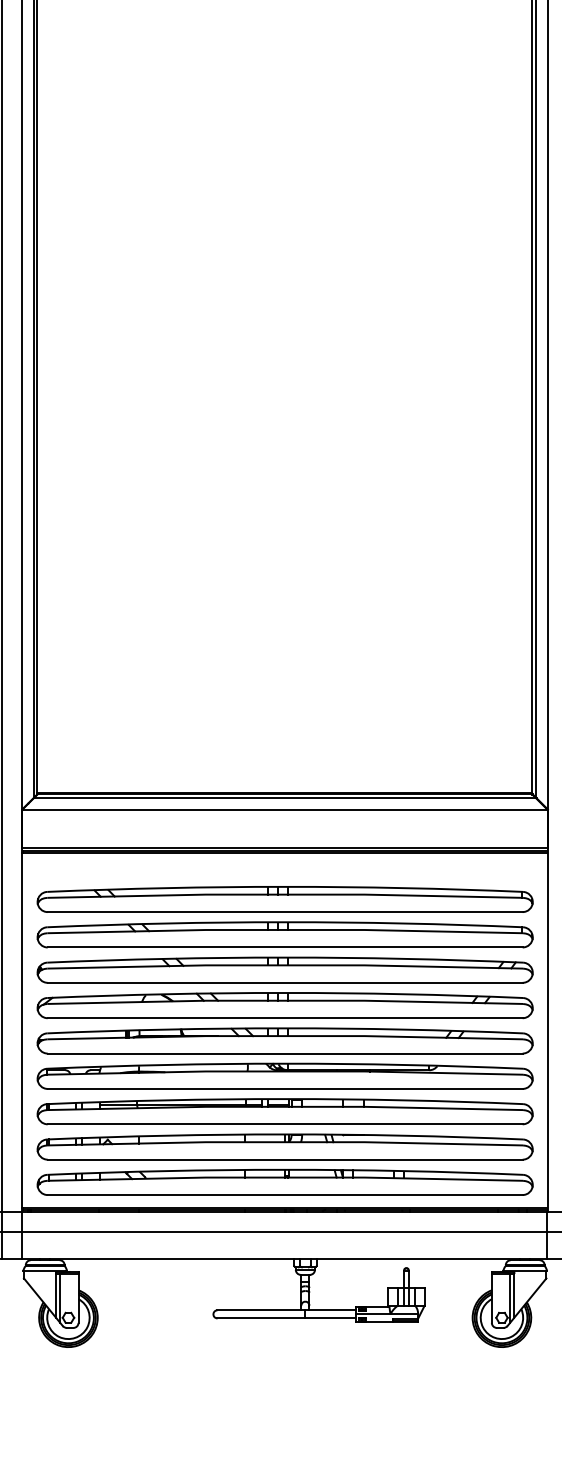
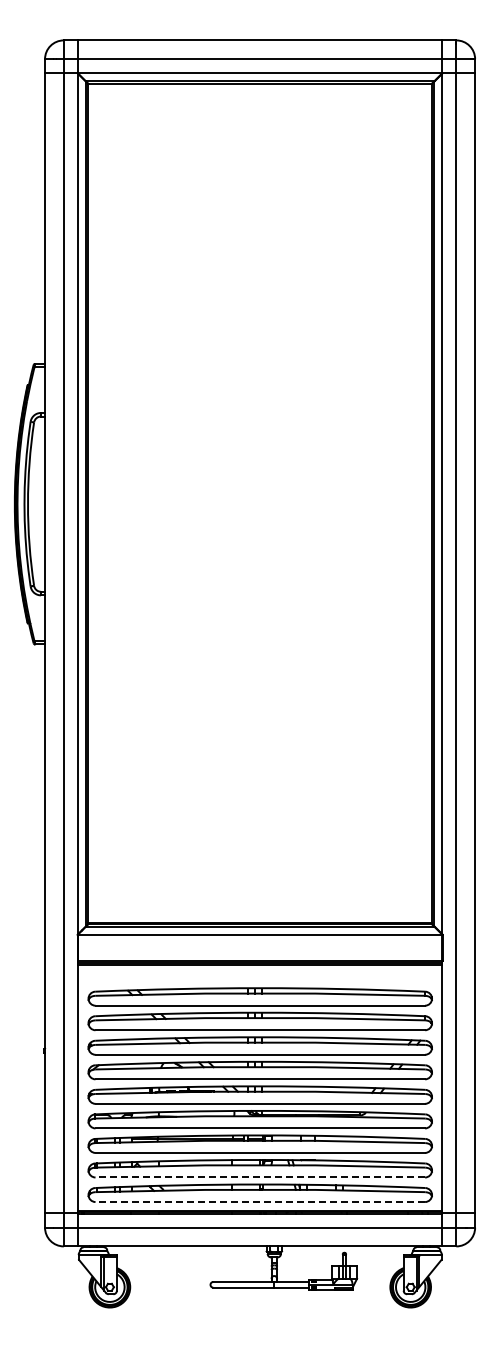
line: (285, 1159) -> (260, 1177), solid -> dashed
line: (285, 1195) -> (260, 1202), solid -> dashed

